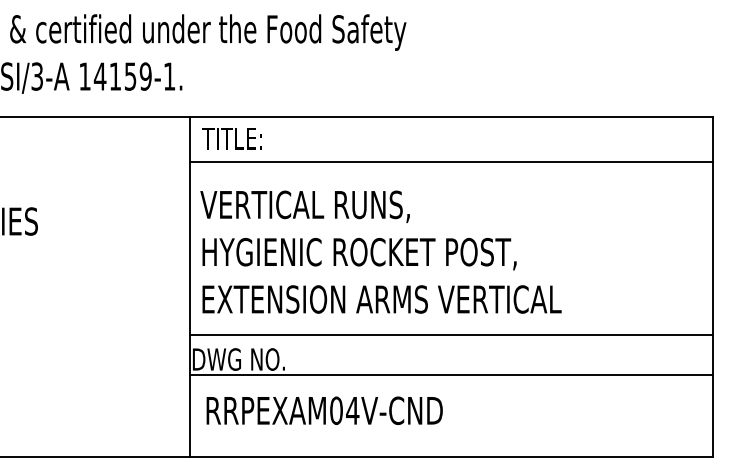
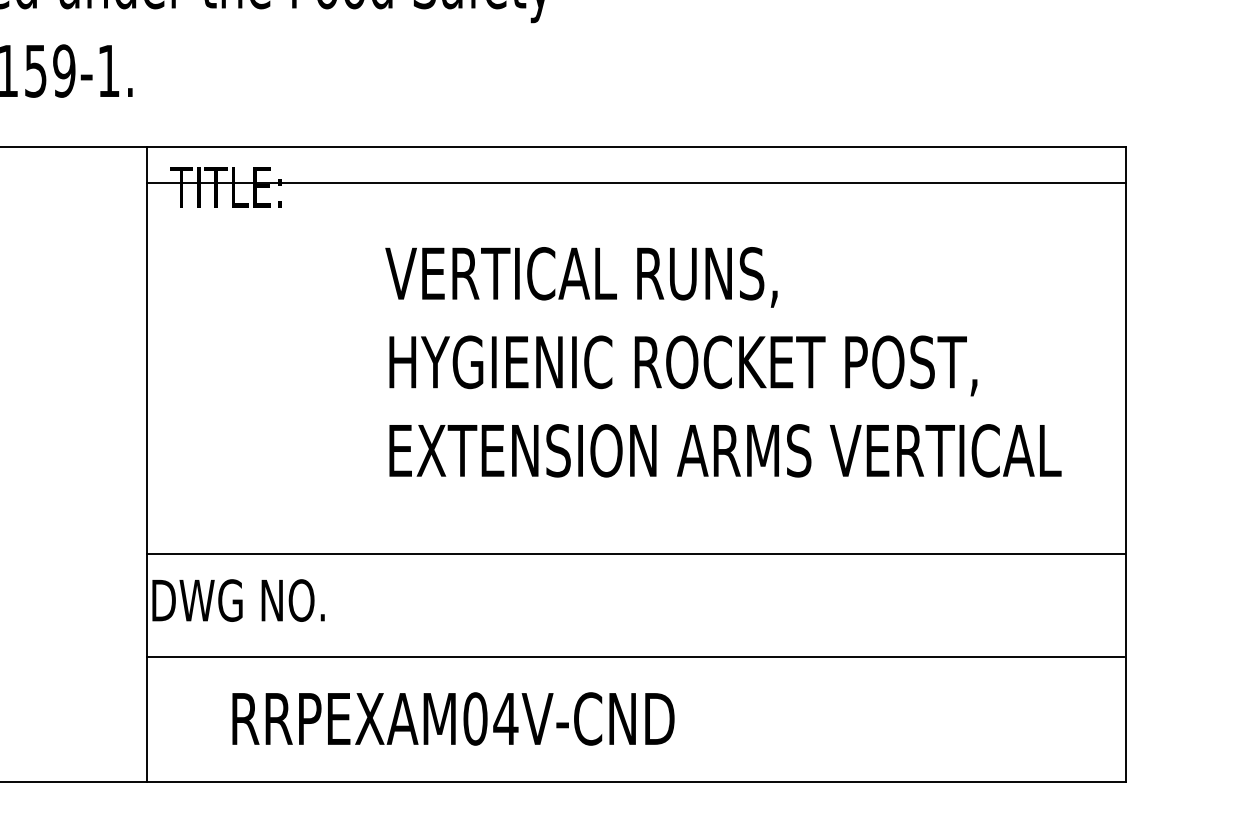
line: (451, 162) -> (636, 183), moved
text: (380, 251) -> (722, 360), moved
line: (451, 374) -> (636, 656), moved
text: (324, 410) -> (453, 718), moved

